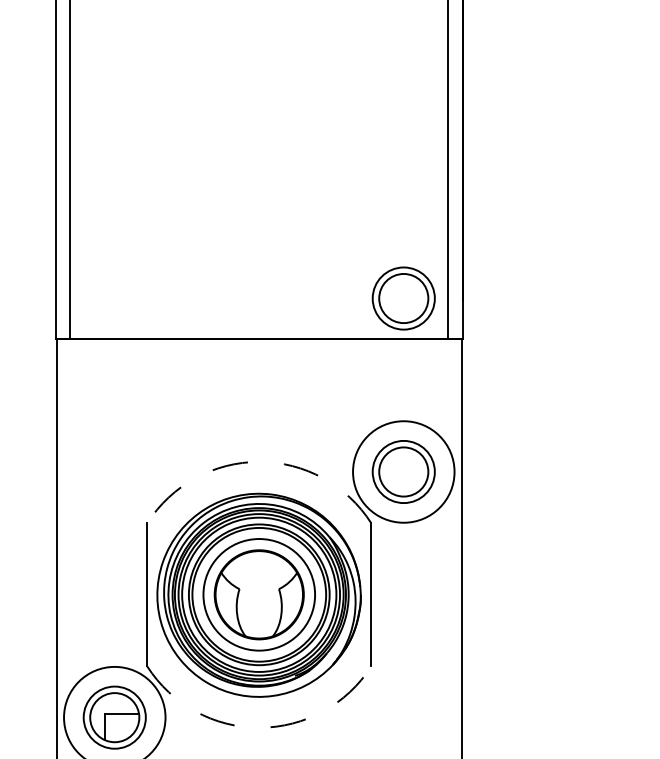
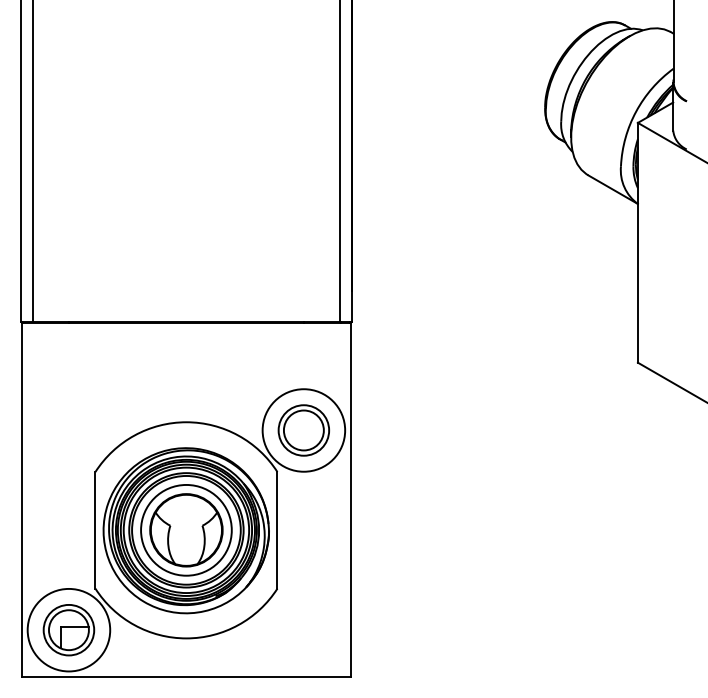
part: (403, 298) -> (303, 289), removed
arc: (259, 462) -> (186, 422), dashed -> solid
arc: (259, 727) -> (186, 638), dashed -> solid

